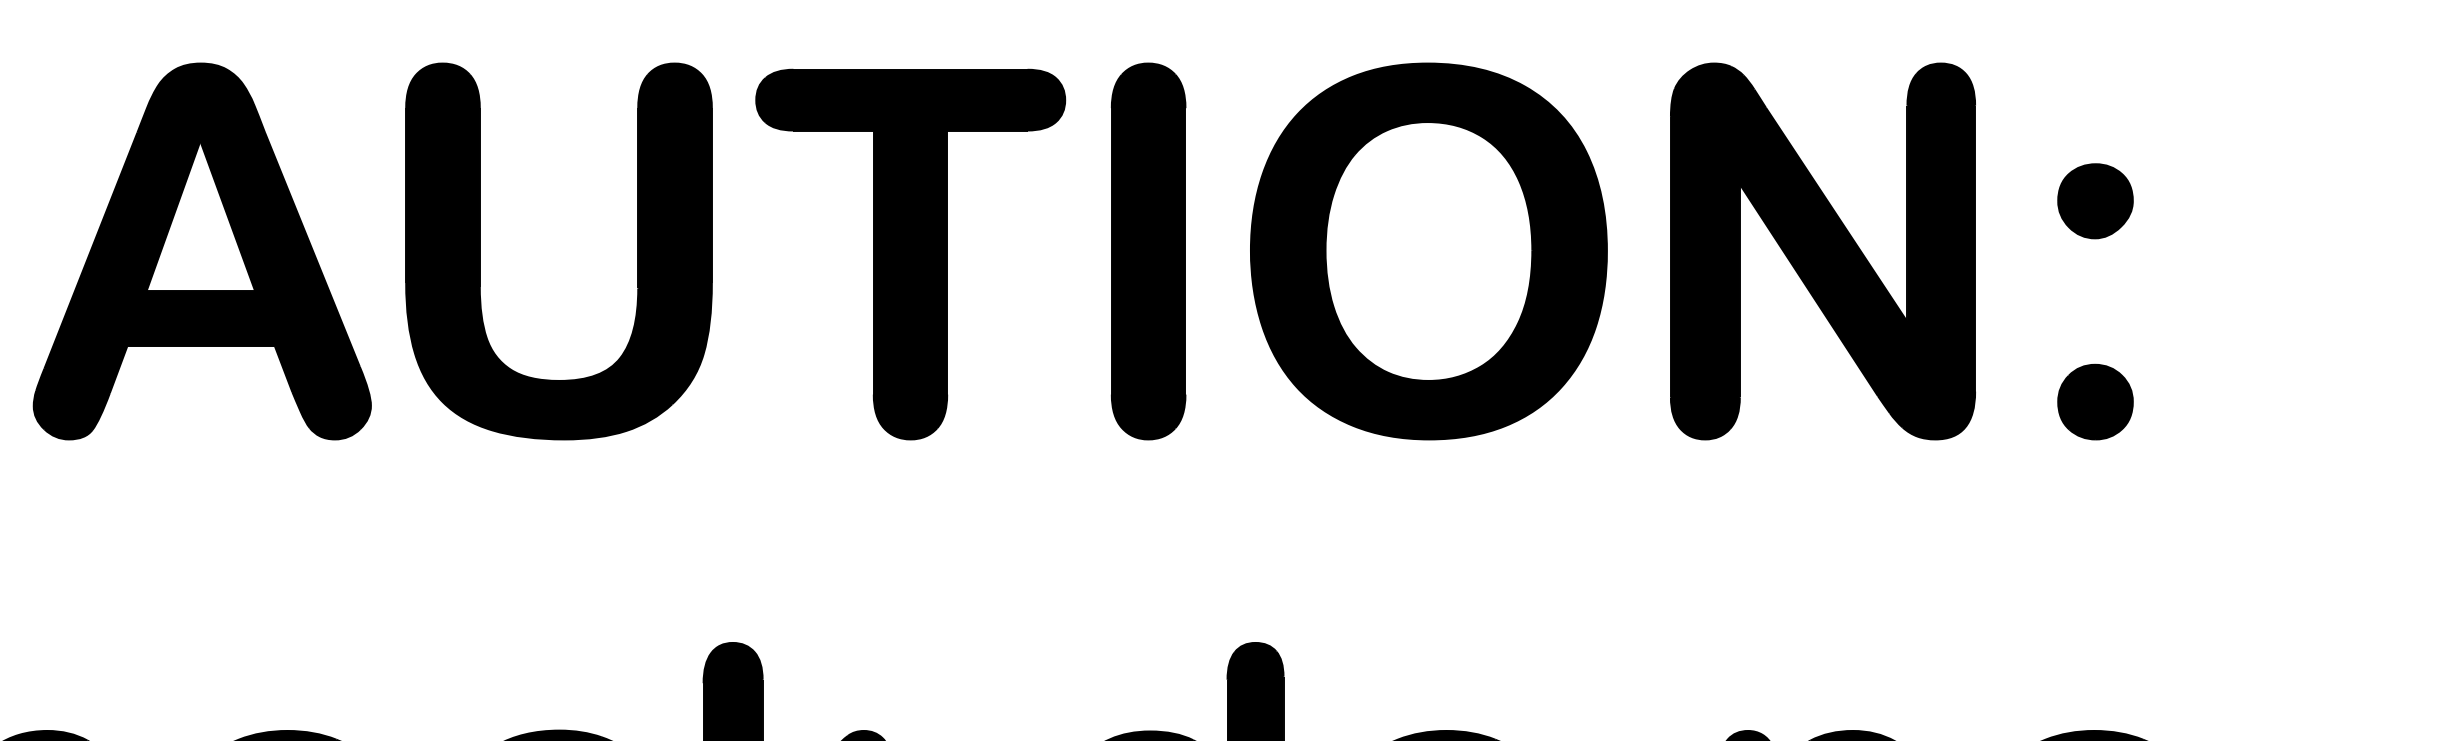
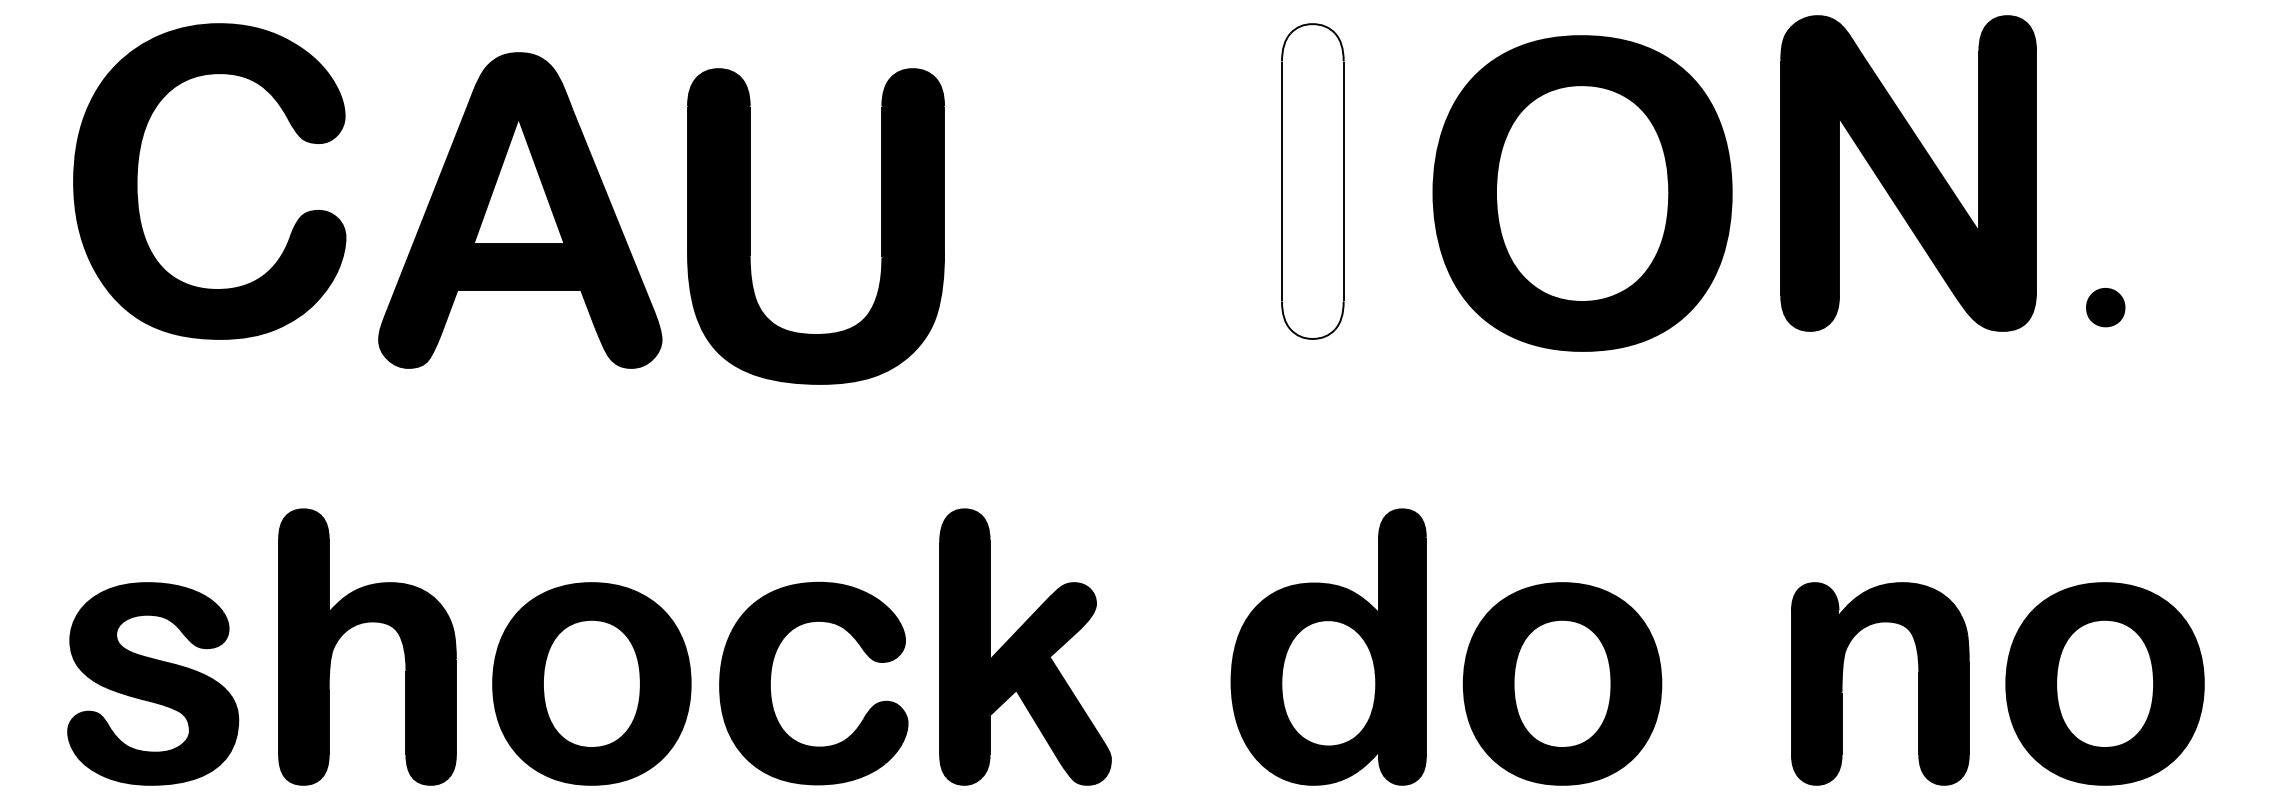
part: (2095, 201) -> (2105, 139), removed
part: (202, 251) -> (520, 210), moved
part: (480, 251) -> (750, 226), moved
fill: (1148, 251) -> (1312, 181), removed
part: (1428, 251) -> (1582, 193), moved
part: (1822, 251) -> (1908, 173), moved
part: (910, 253) -> (1113, 183), removed
part: (2095, 401) -> (2105, 307), size x0.6

